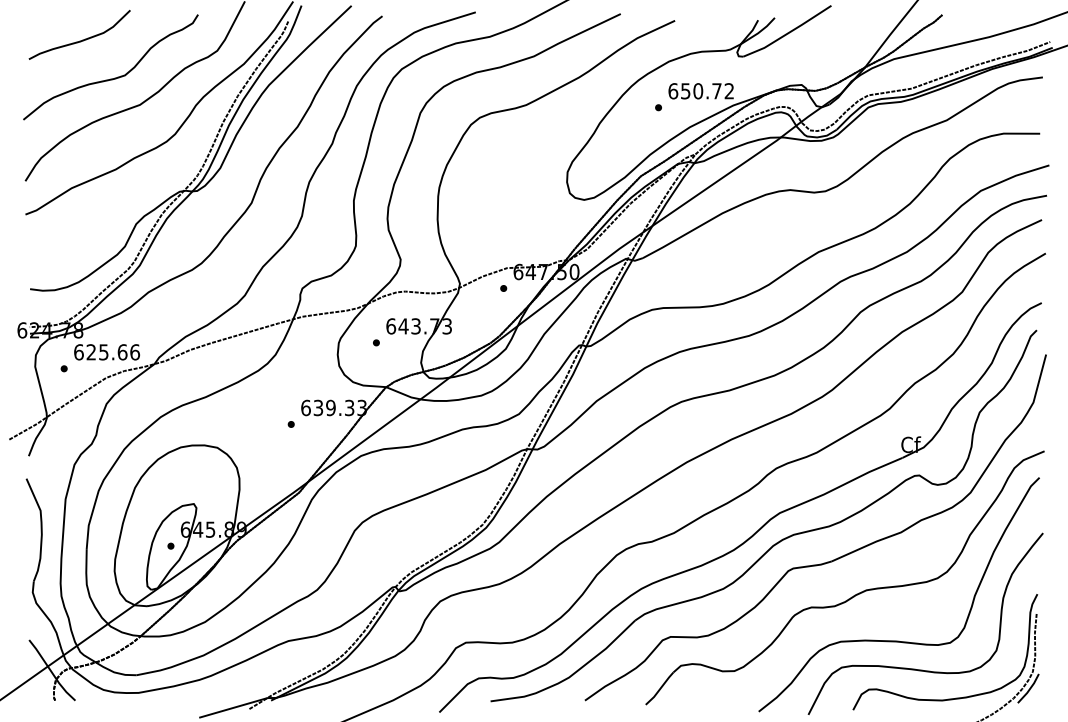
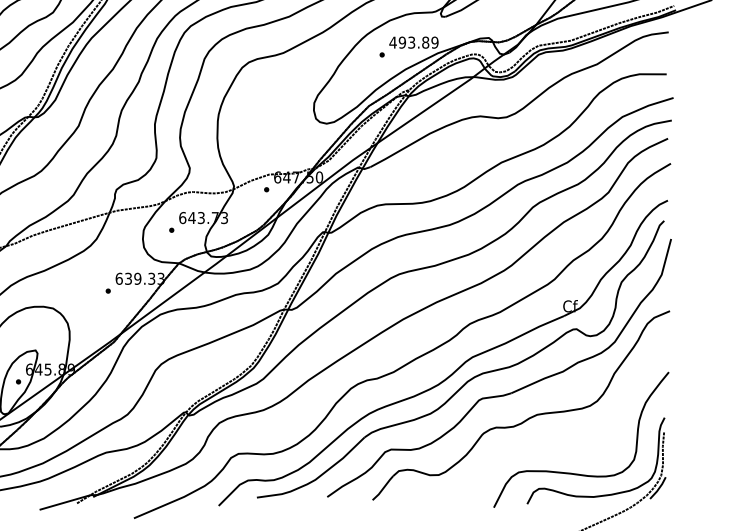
text: (701, 91) -> (414, 42), 650.72 -> 493.89
curve: (898, 640) -> (561, 452), removed

